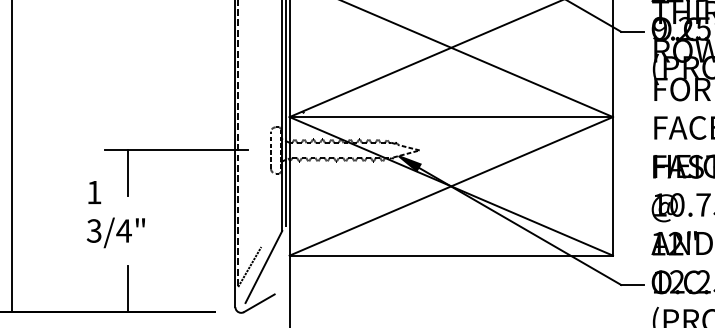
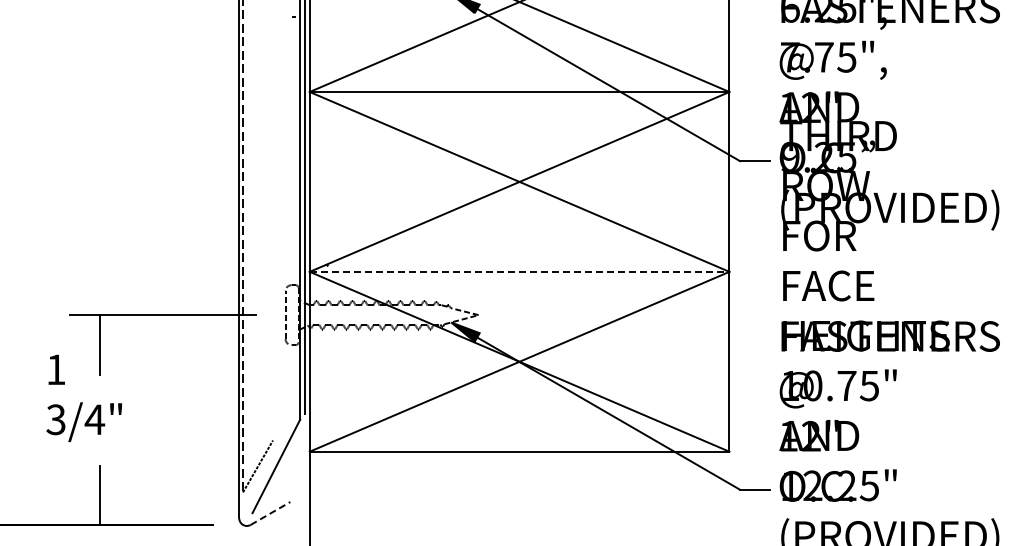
line: (451, 116) -> (519, 271), solid -> dashed
line: (259, 303) -> (270, 513), solid -> dashed

